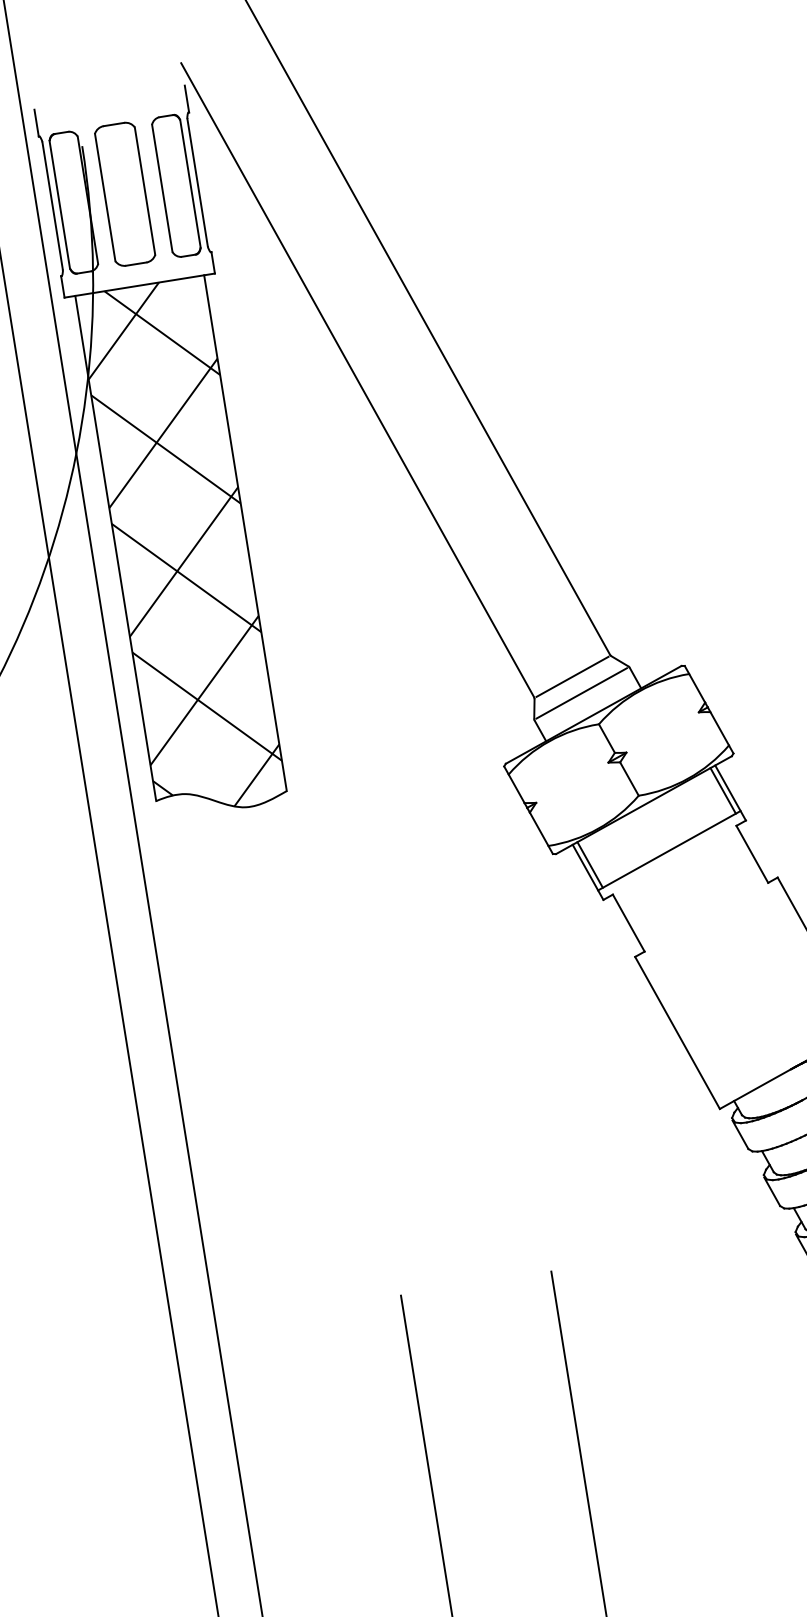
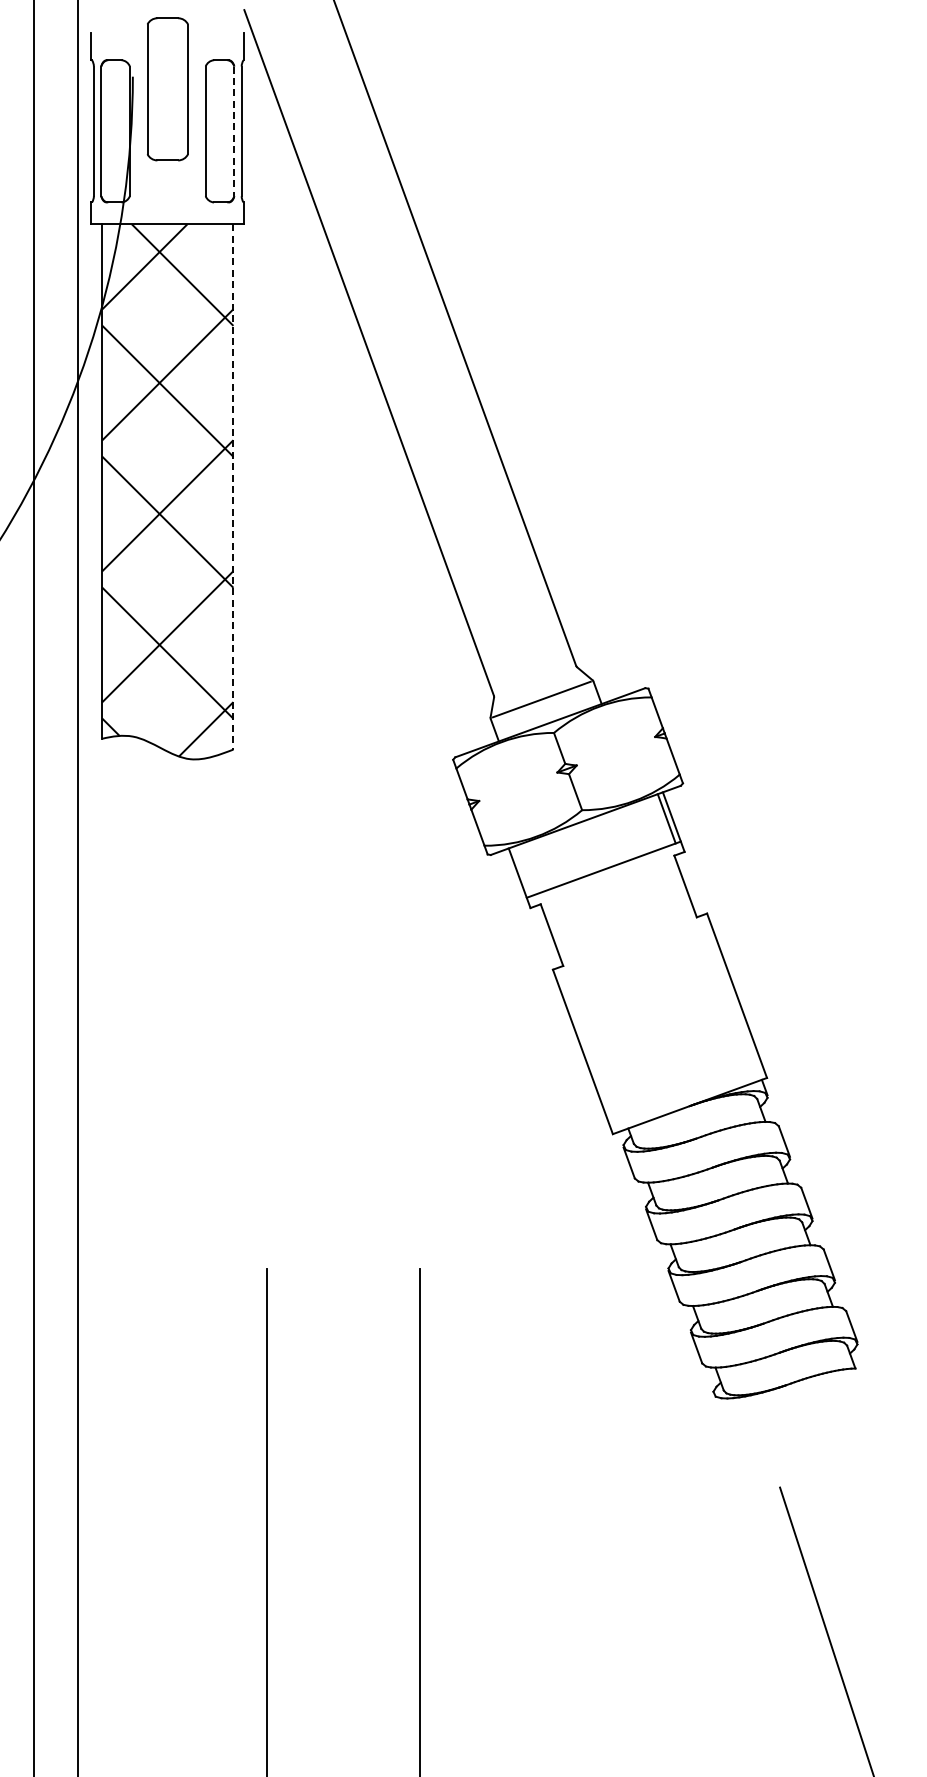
line: (190, 183) -> (234, 131), solid -> dashed
part: (124, 194) -> (167, 89), moved
line: (245, 532) -> (233, 486), solid -> dashed
line: (572, 676) -> (535, 681), removed
line: (589, 864) -> (522, 870), removed

